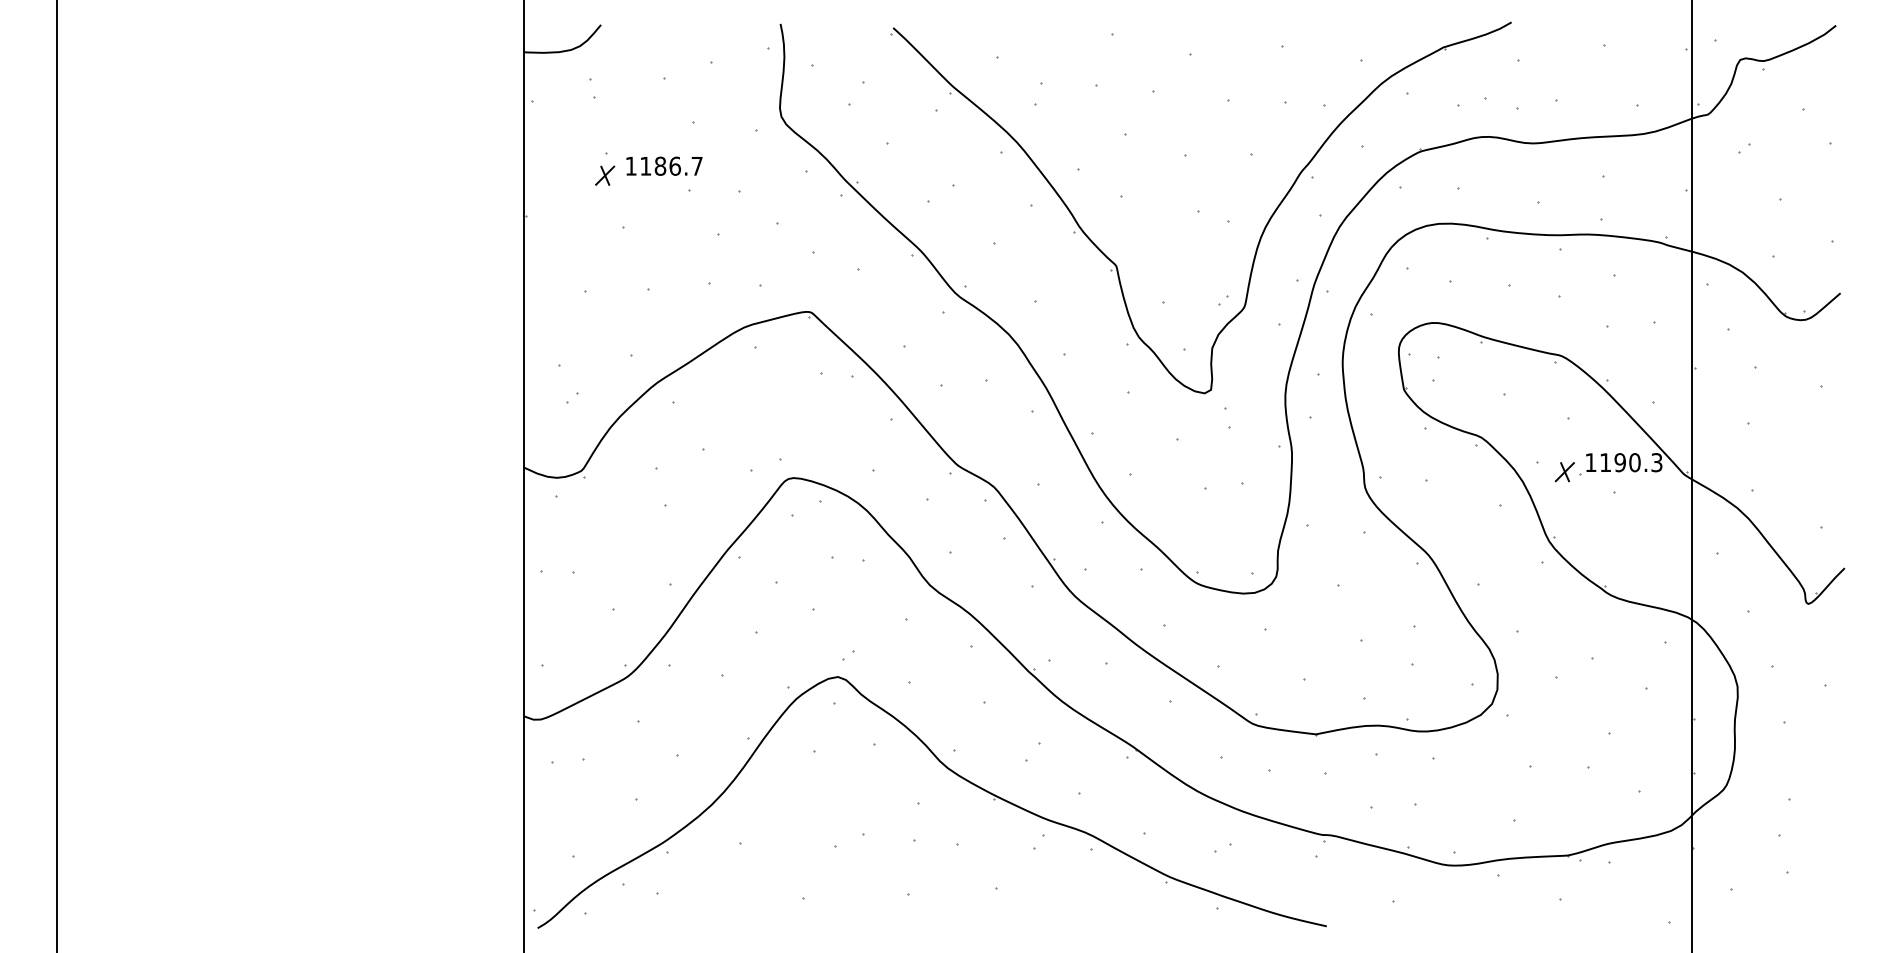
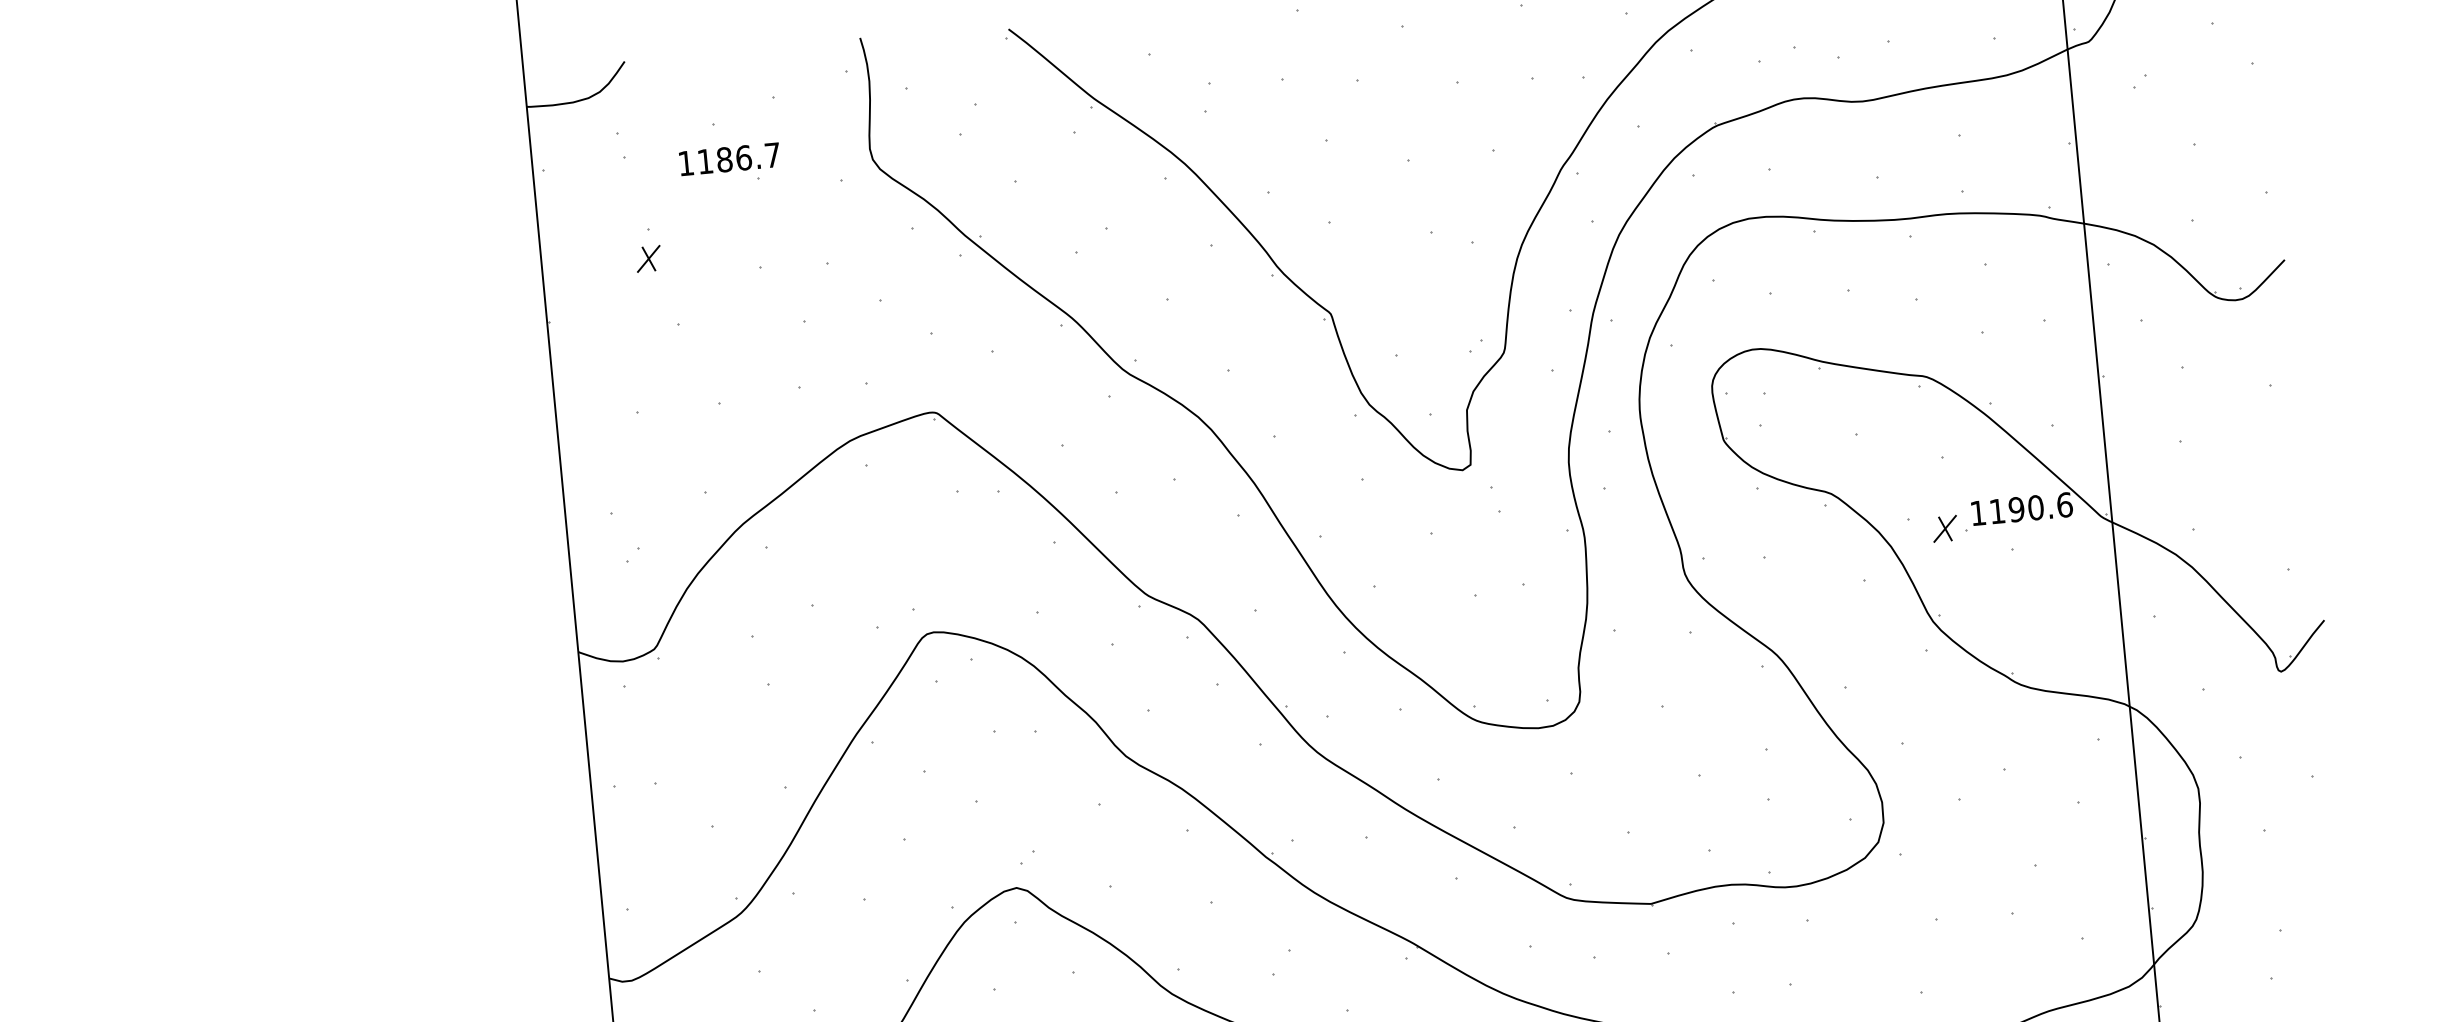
text: (664, 165) -> (729, 158), moved
text: (1656, 462) -> (2064, 504), 1190.3 -> 1190.6

